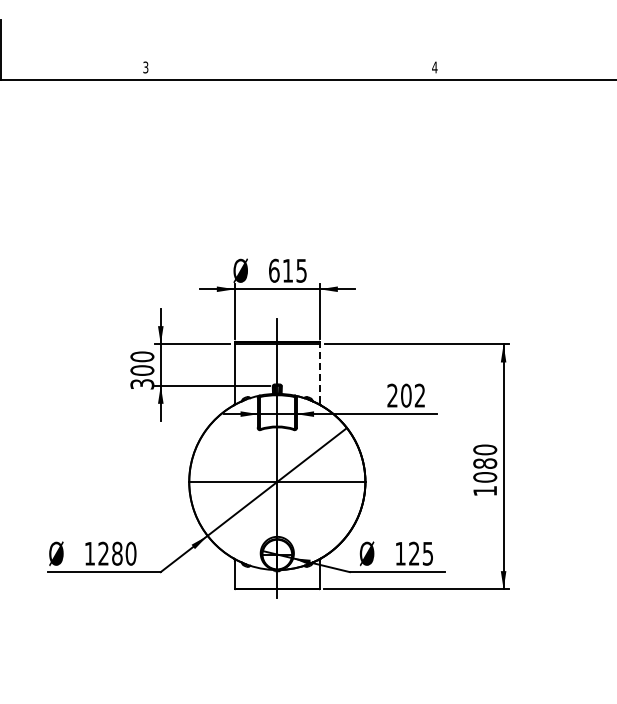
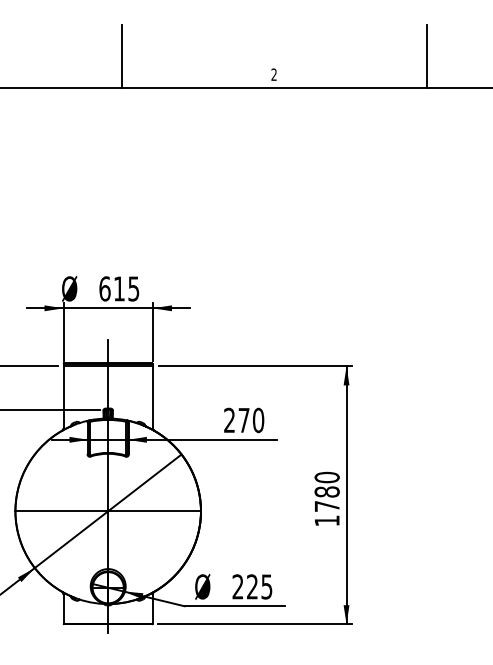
line: (290, 49) -> (122, 55), added
line: (579, 49) -> (426, 55), added
text: (434, 67) -> (273, 74), 4 -> 2
line: (319, 373) -> (152, 397), dashed -> solid
text: (413, 395) -> (251, 420), 202 -> 270
text: (485, 477) -> (327, 506), 1080 -> 1780
text: (400, 553) -> (237, 586), 125 -> 225

